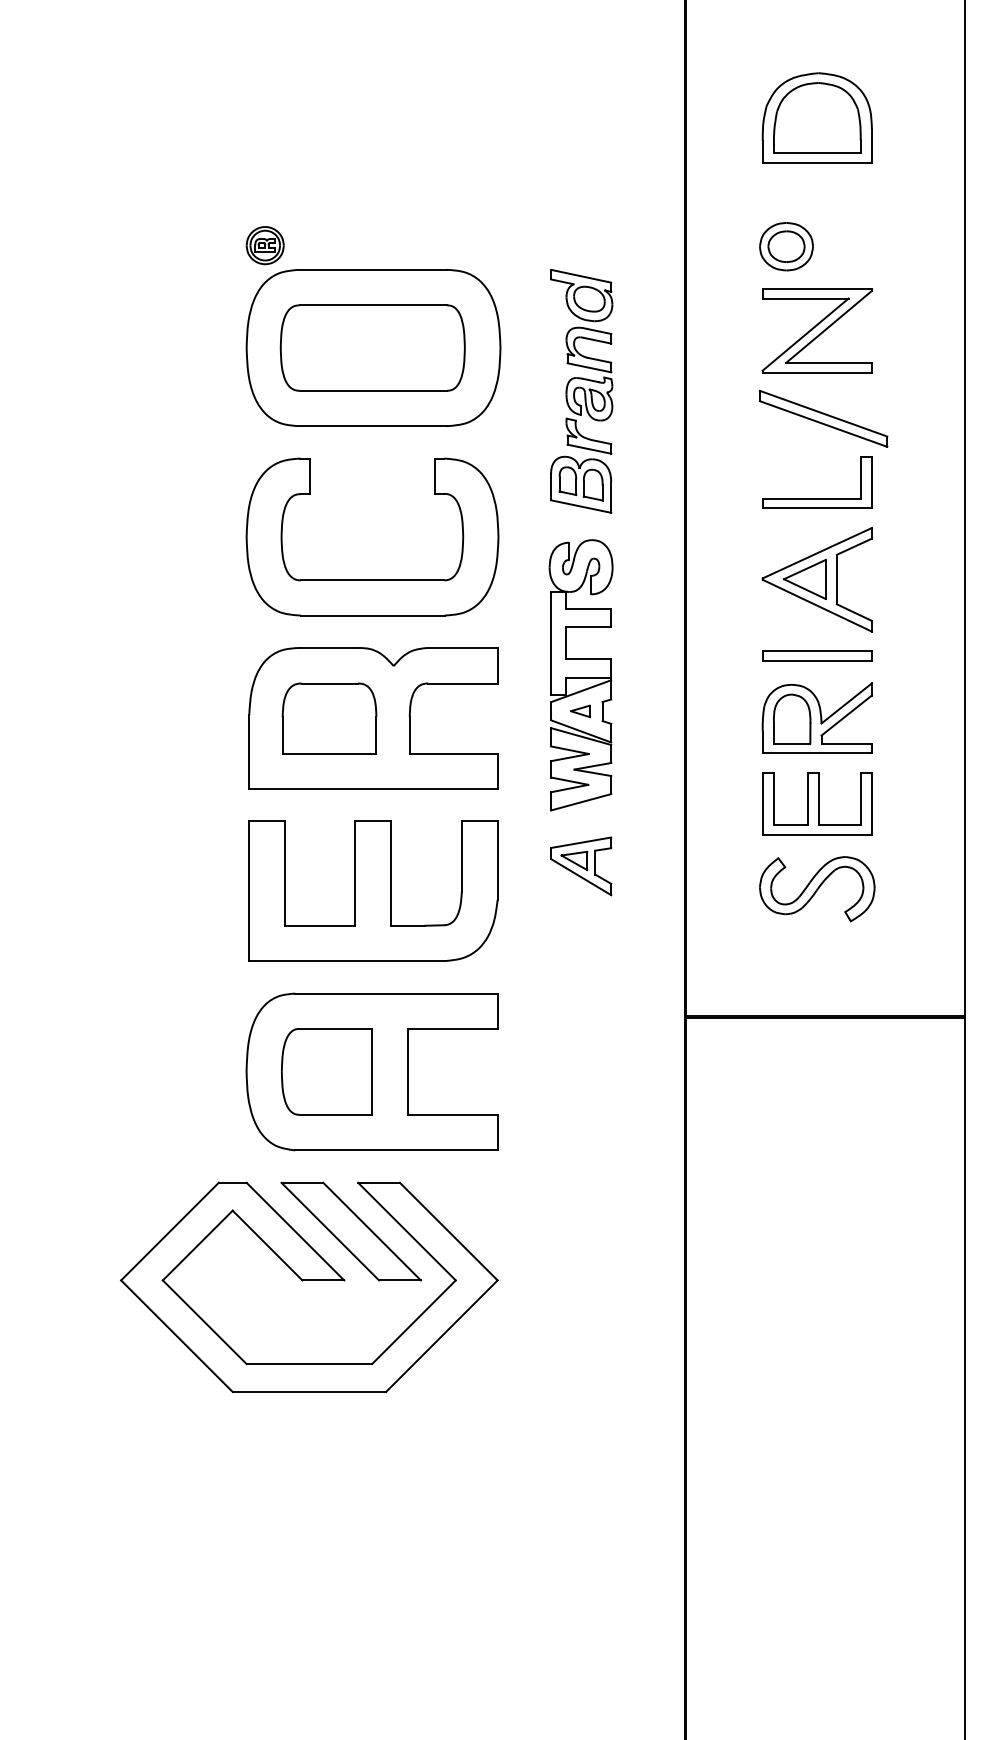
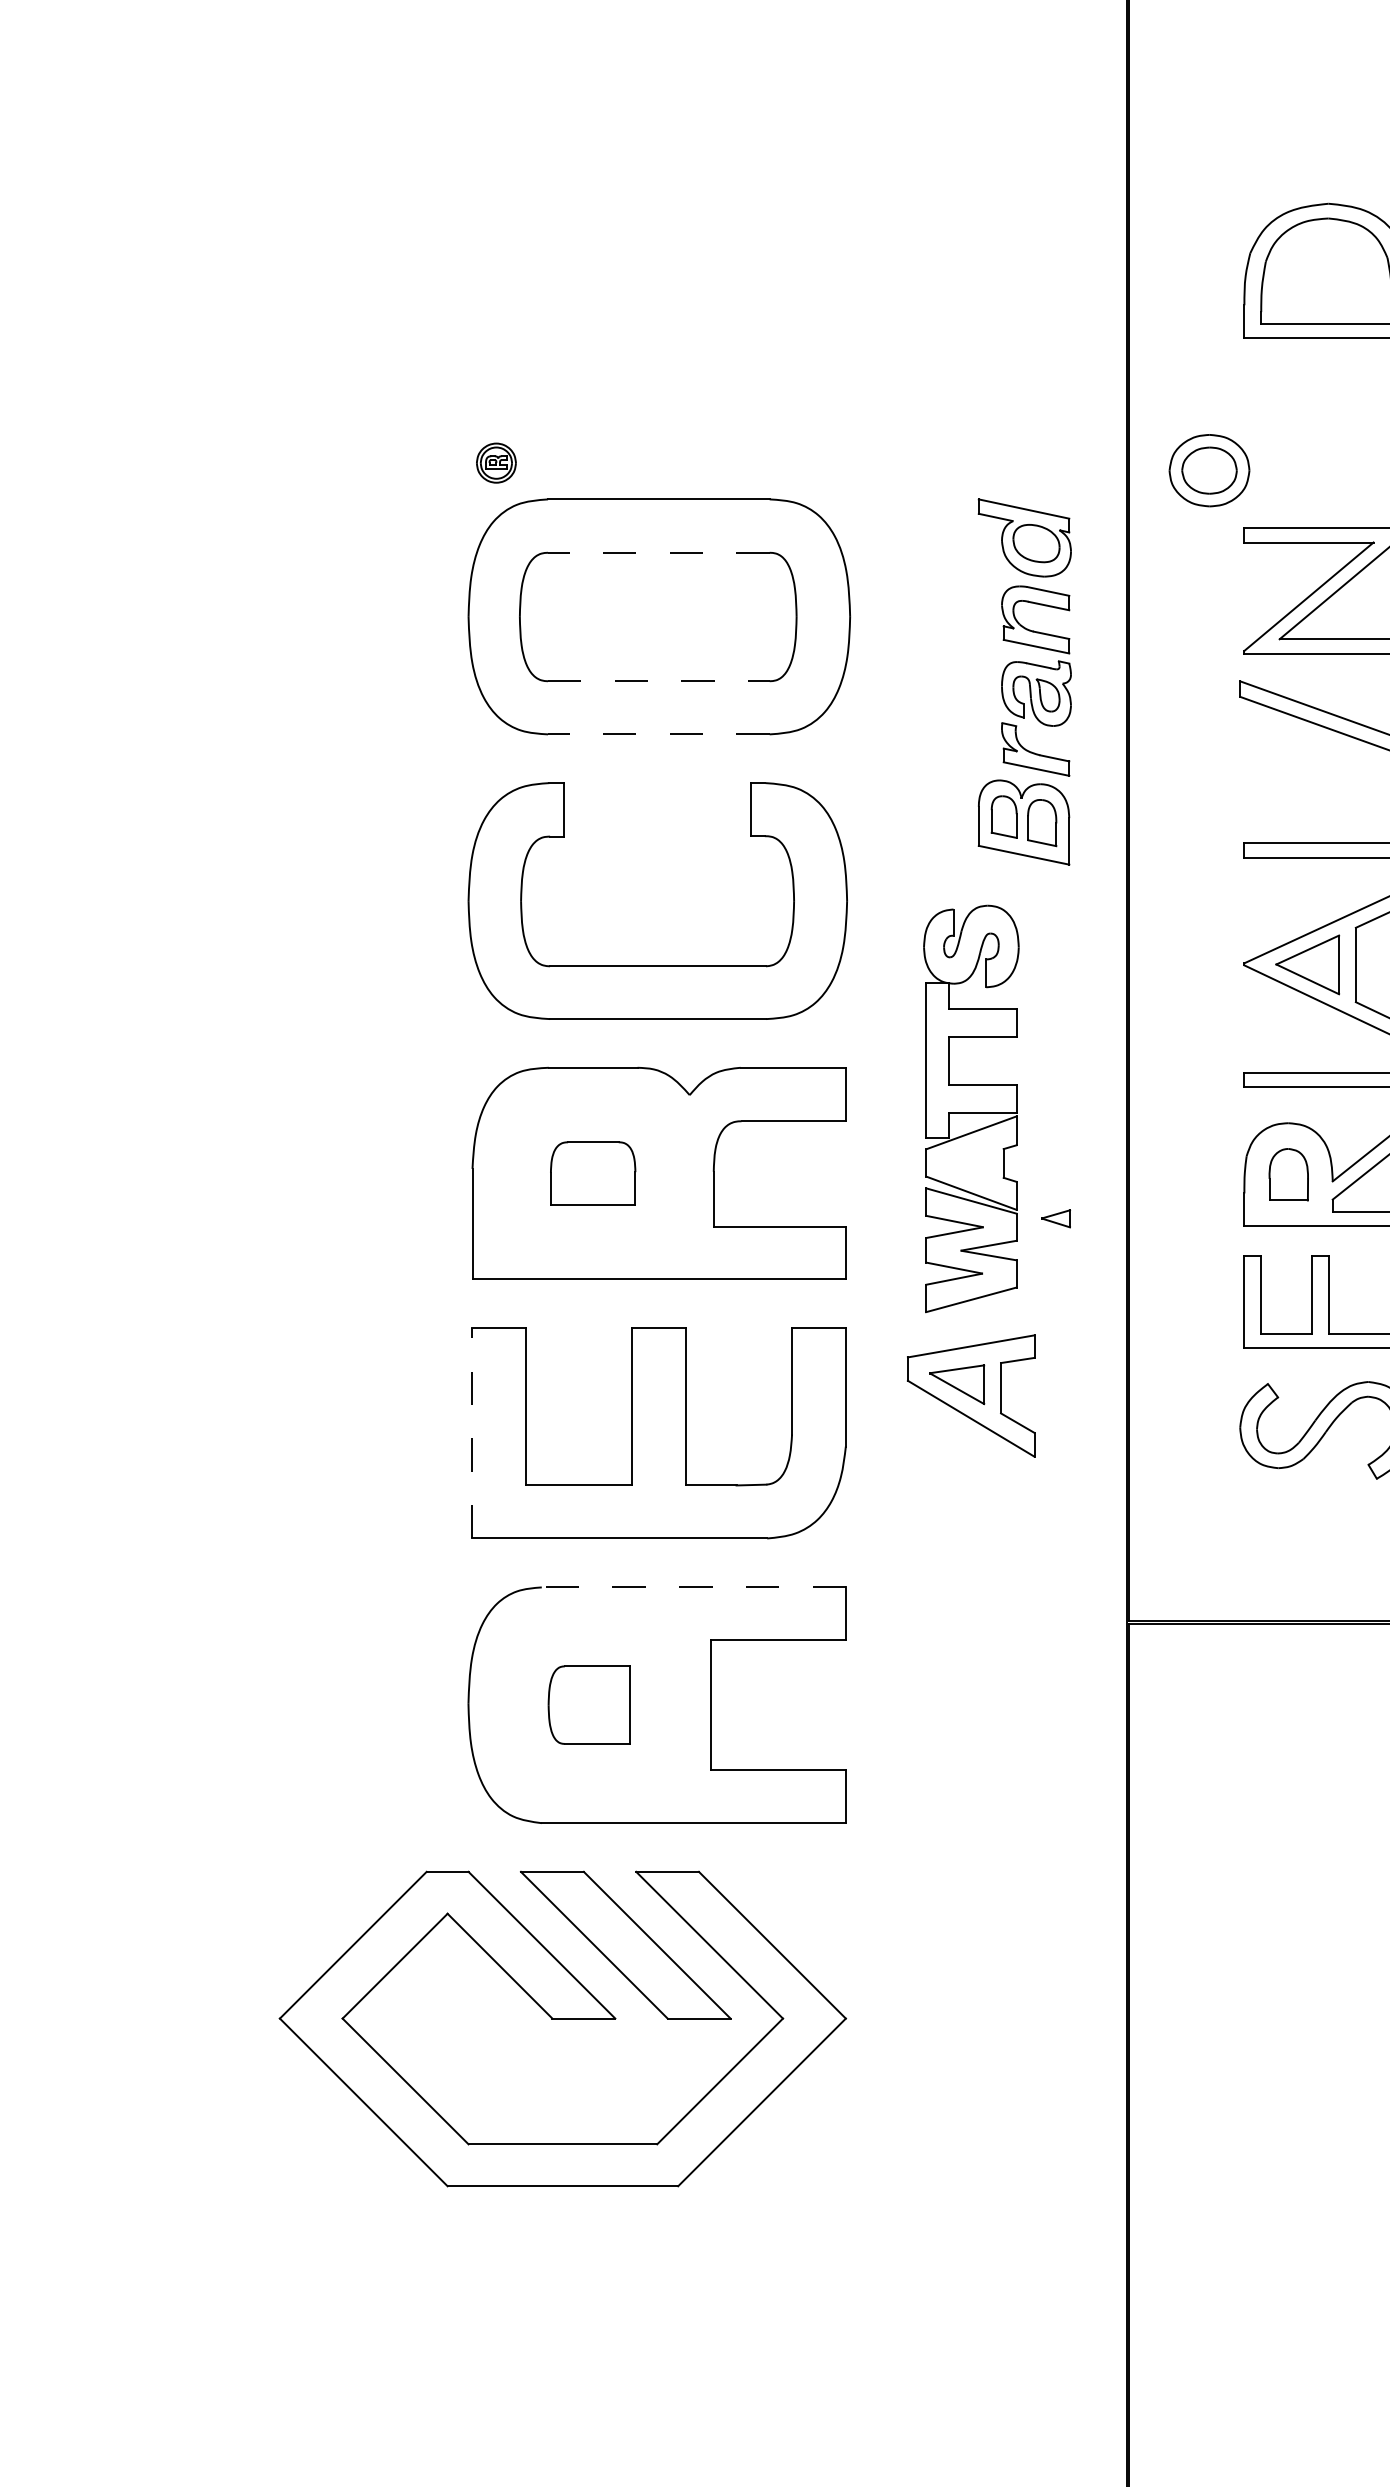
part: (264, 245) -> (495, 462), size x0.7
part: (786, 246) -> (1209, 470), moved
line: (373, 305) -> (659, 553), solid -> dashed
line: (373, 390) -> (659, 680), solid -> dashed
part: (581, 390) -> (1024, 680), moved
line: (373, 426) -> (659, 734), solid -> dashed
part: (580, 710) -> (1056, 1217), moved
part: (329, 718) -> (593, 1173), size x0.6
part: (792, 718) -> (1289, 1173), size x0.7
part: (581, 866) -> (971, 1396), size x1.4
line: (249, 890) -> (472, 1432), solid -> dashed
line: (395, 993) -> (692, 1587), solid -> dashed
part: (326, 1071) -> (588, 1704), size x0.6

